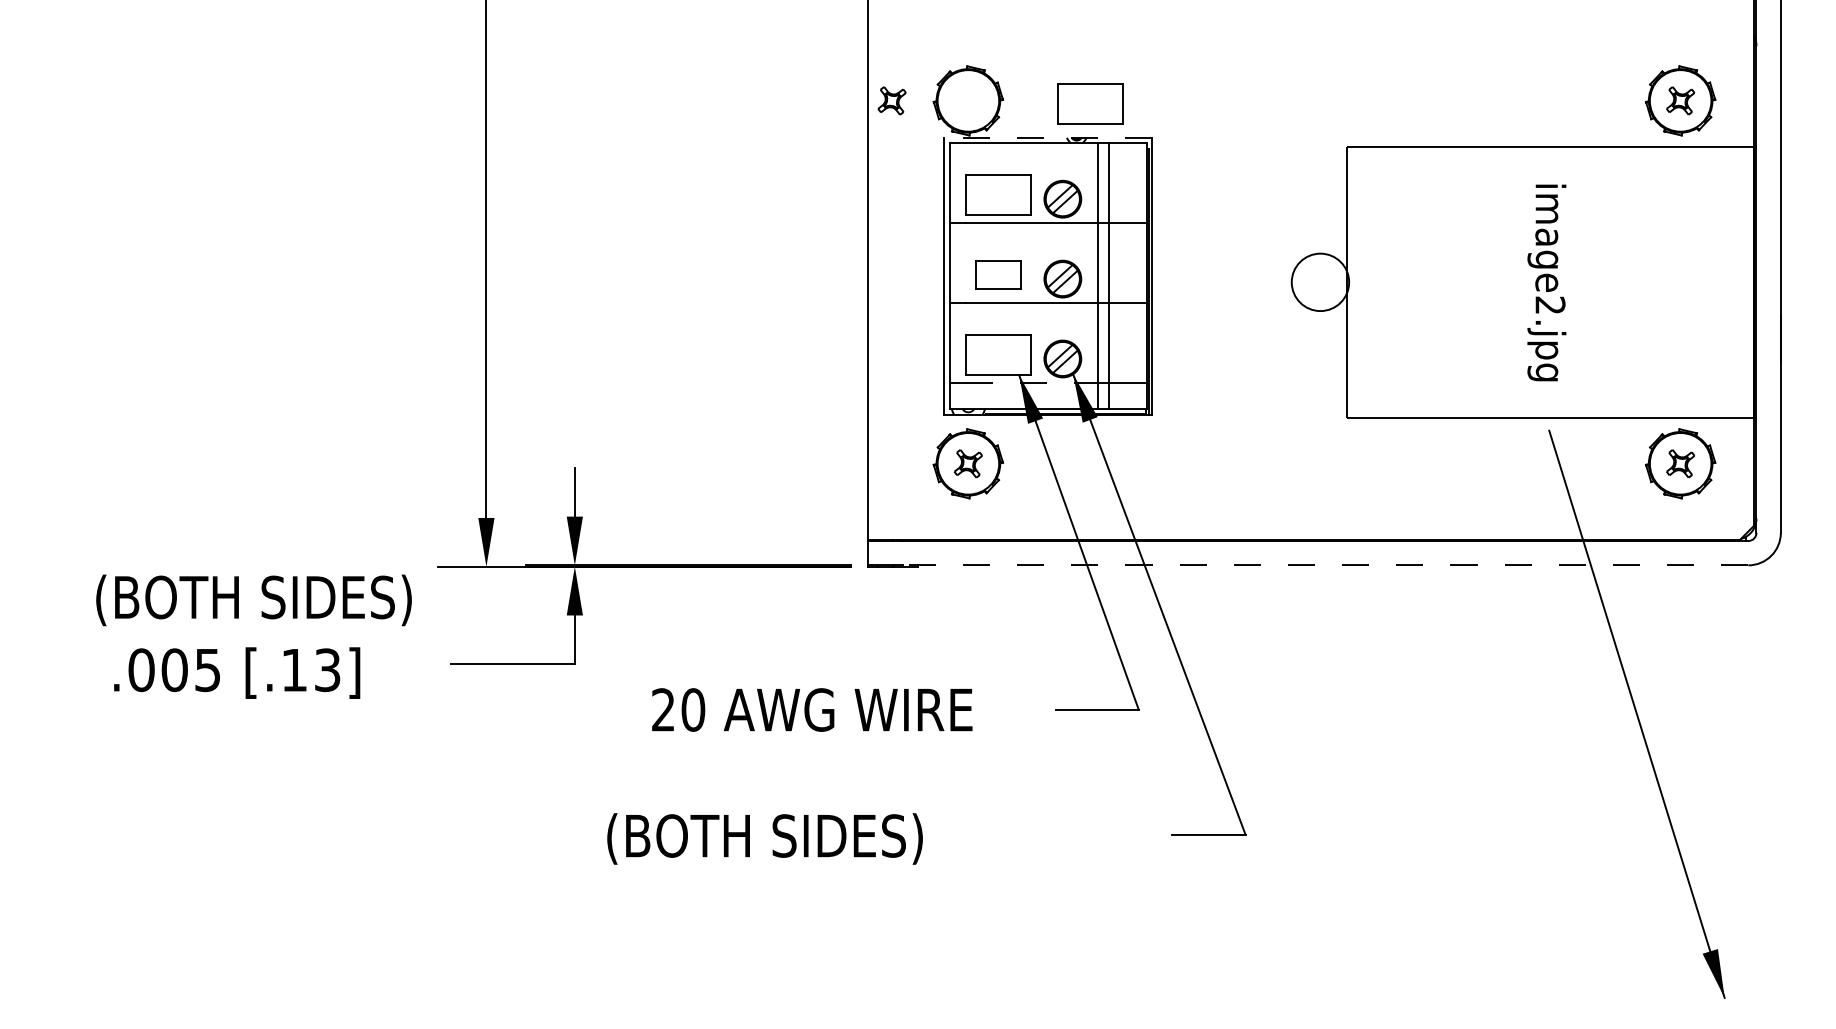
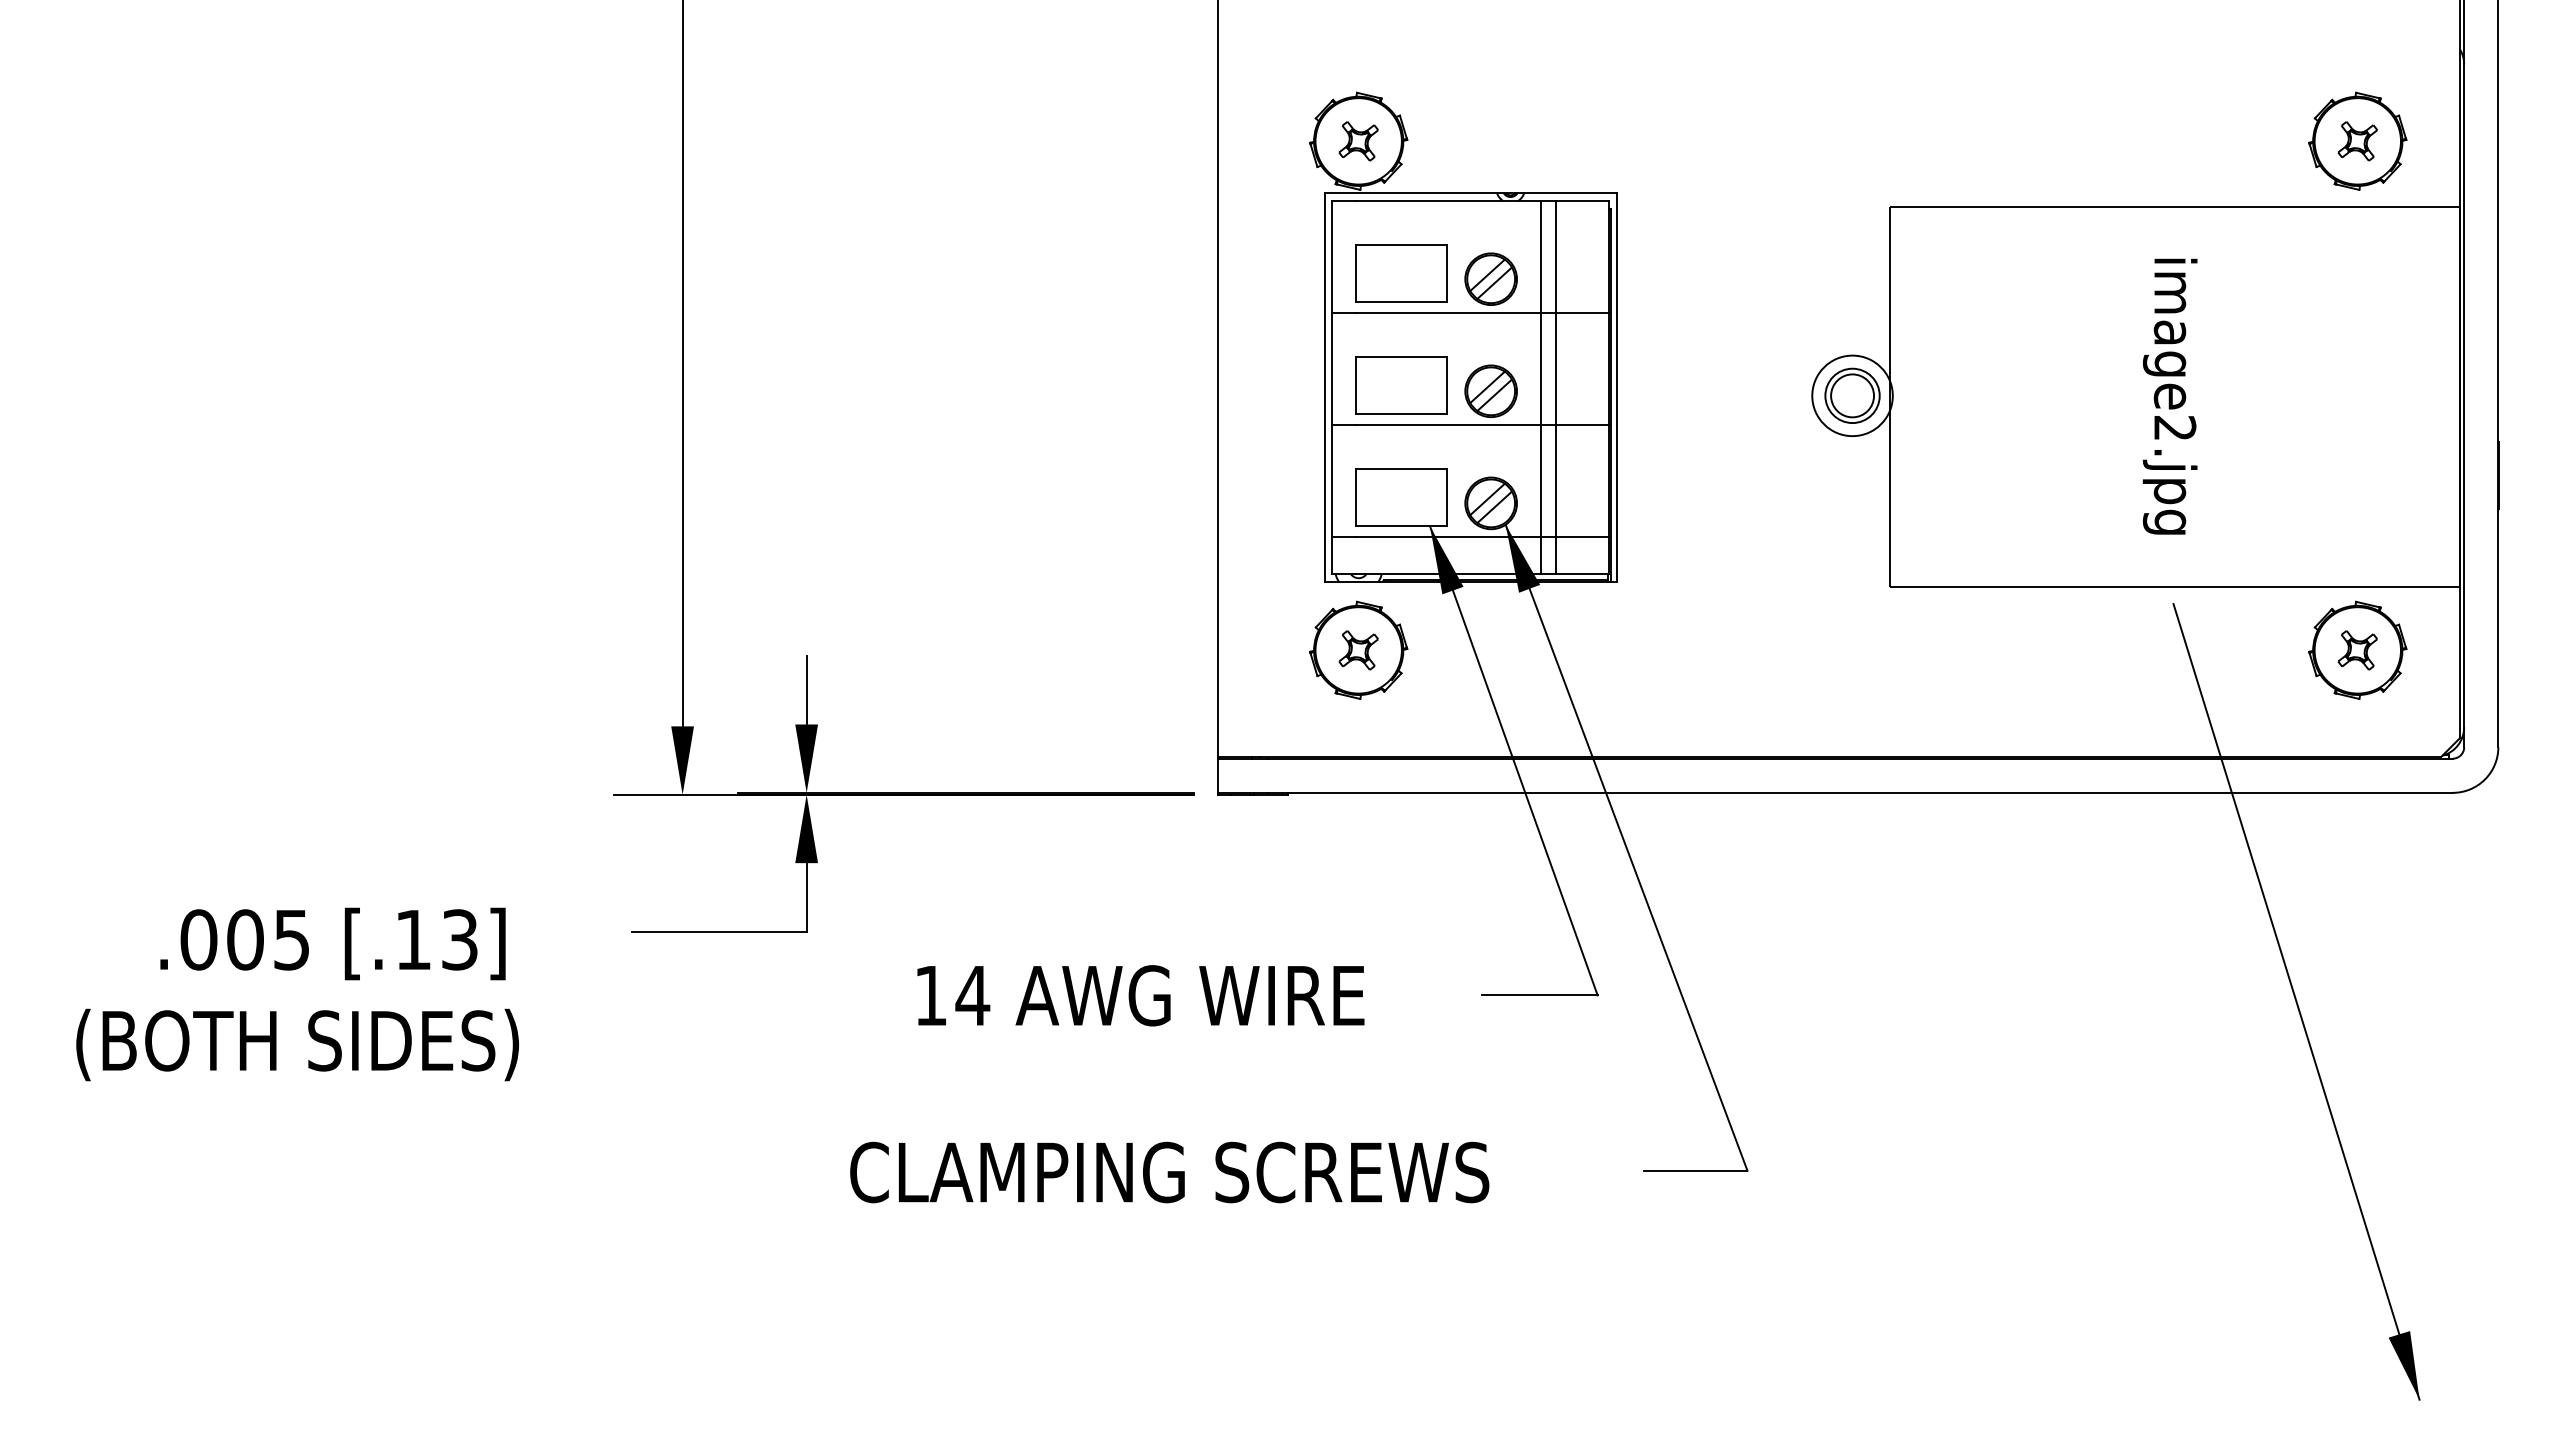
part: (891, 101) -> (1358, 141), moved
part: (1090, 103) -> (1530, 145), removed
line: (1048, 138) -> (1470, 193), dashed -> solid
part: (998, 274) -> (1401, 385), size x1.43
part: (1320, 282) -> (1852, 395), added
line: (1032, 382) -> (1448, 536), dashed -> solid
line: (1326, 565) -> (1860, 792), dashed -> solid
text: (253, 600) -> (297, 1044), moved
text: (678, 709) -> (952, 995), 20 -> 14
text: (833, 838) -> (1169, 1176), (BOTH SIDES) -> CLAMPING SCREWS

